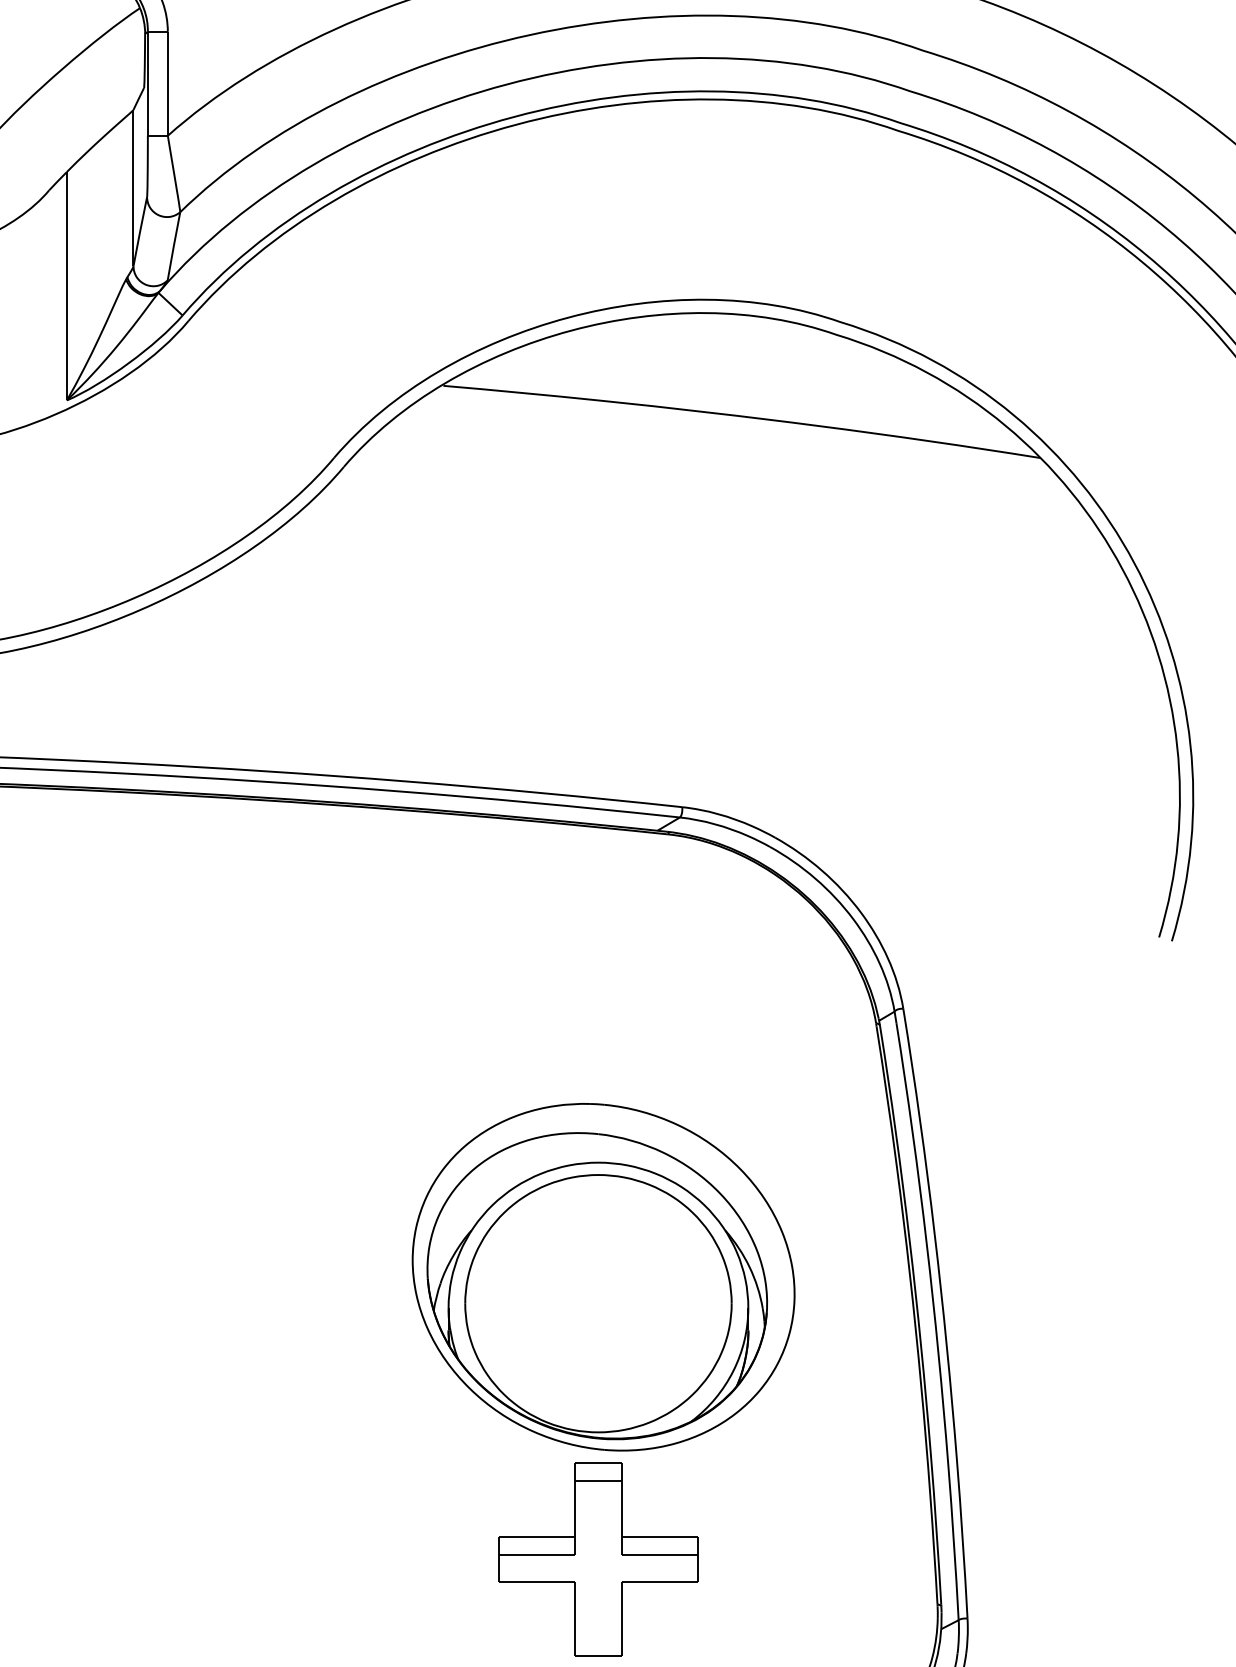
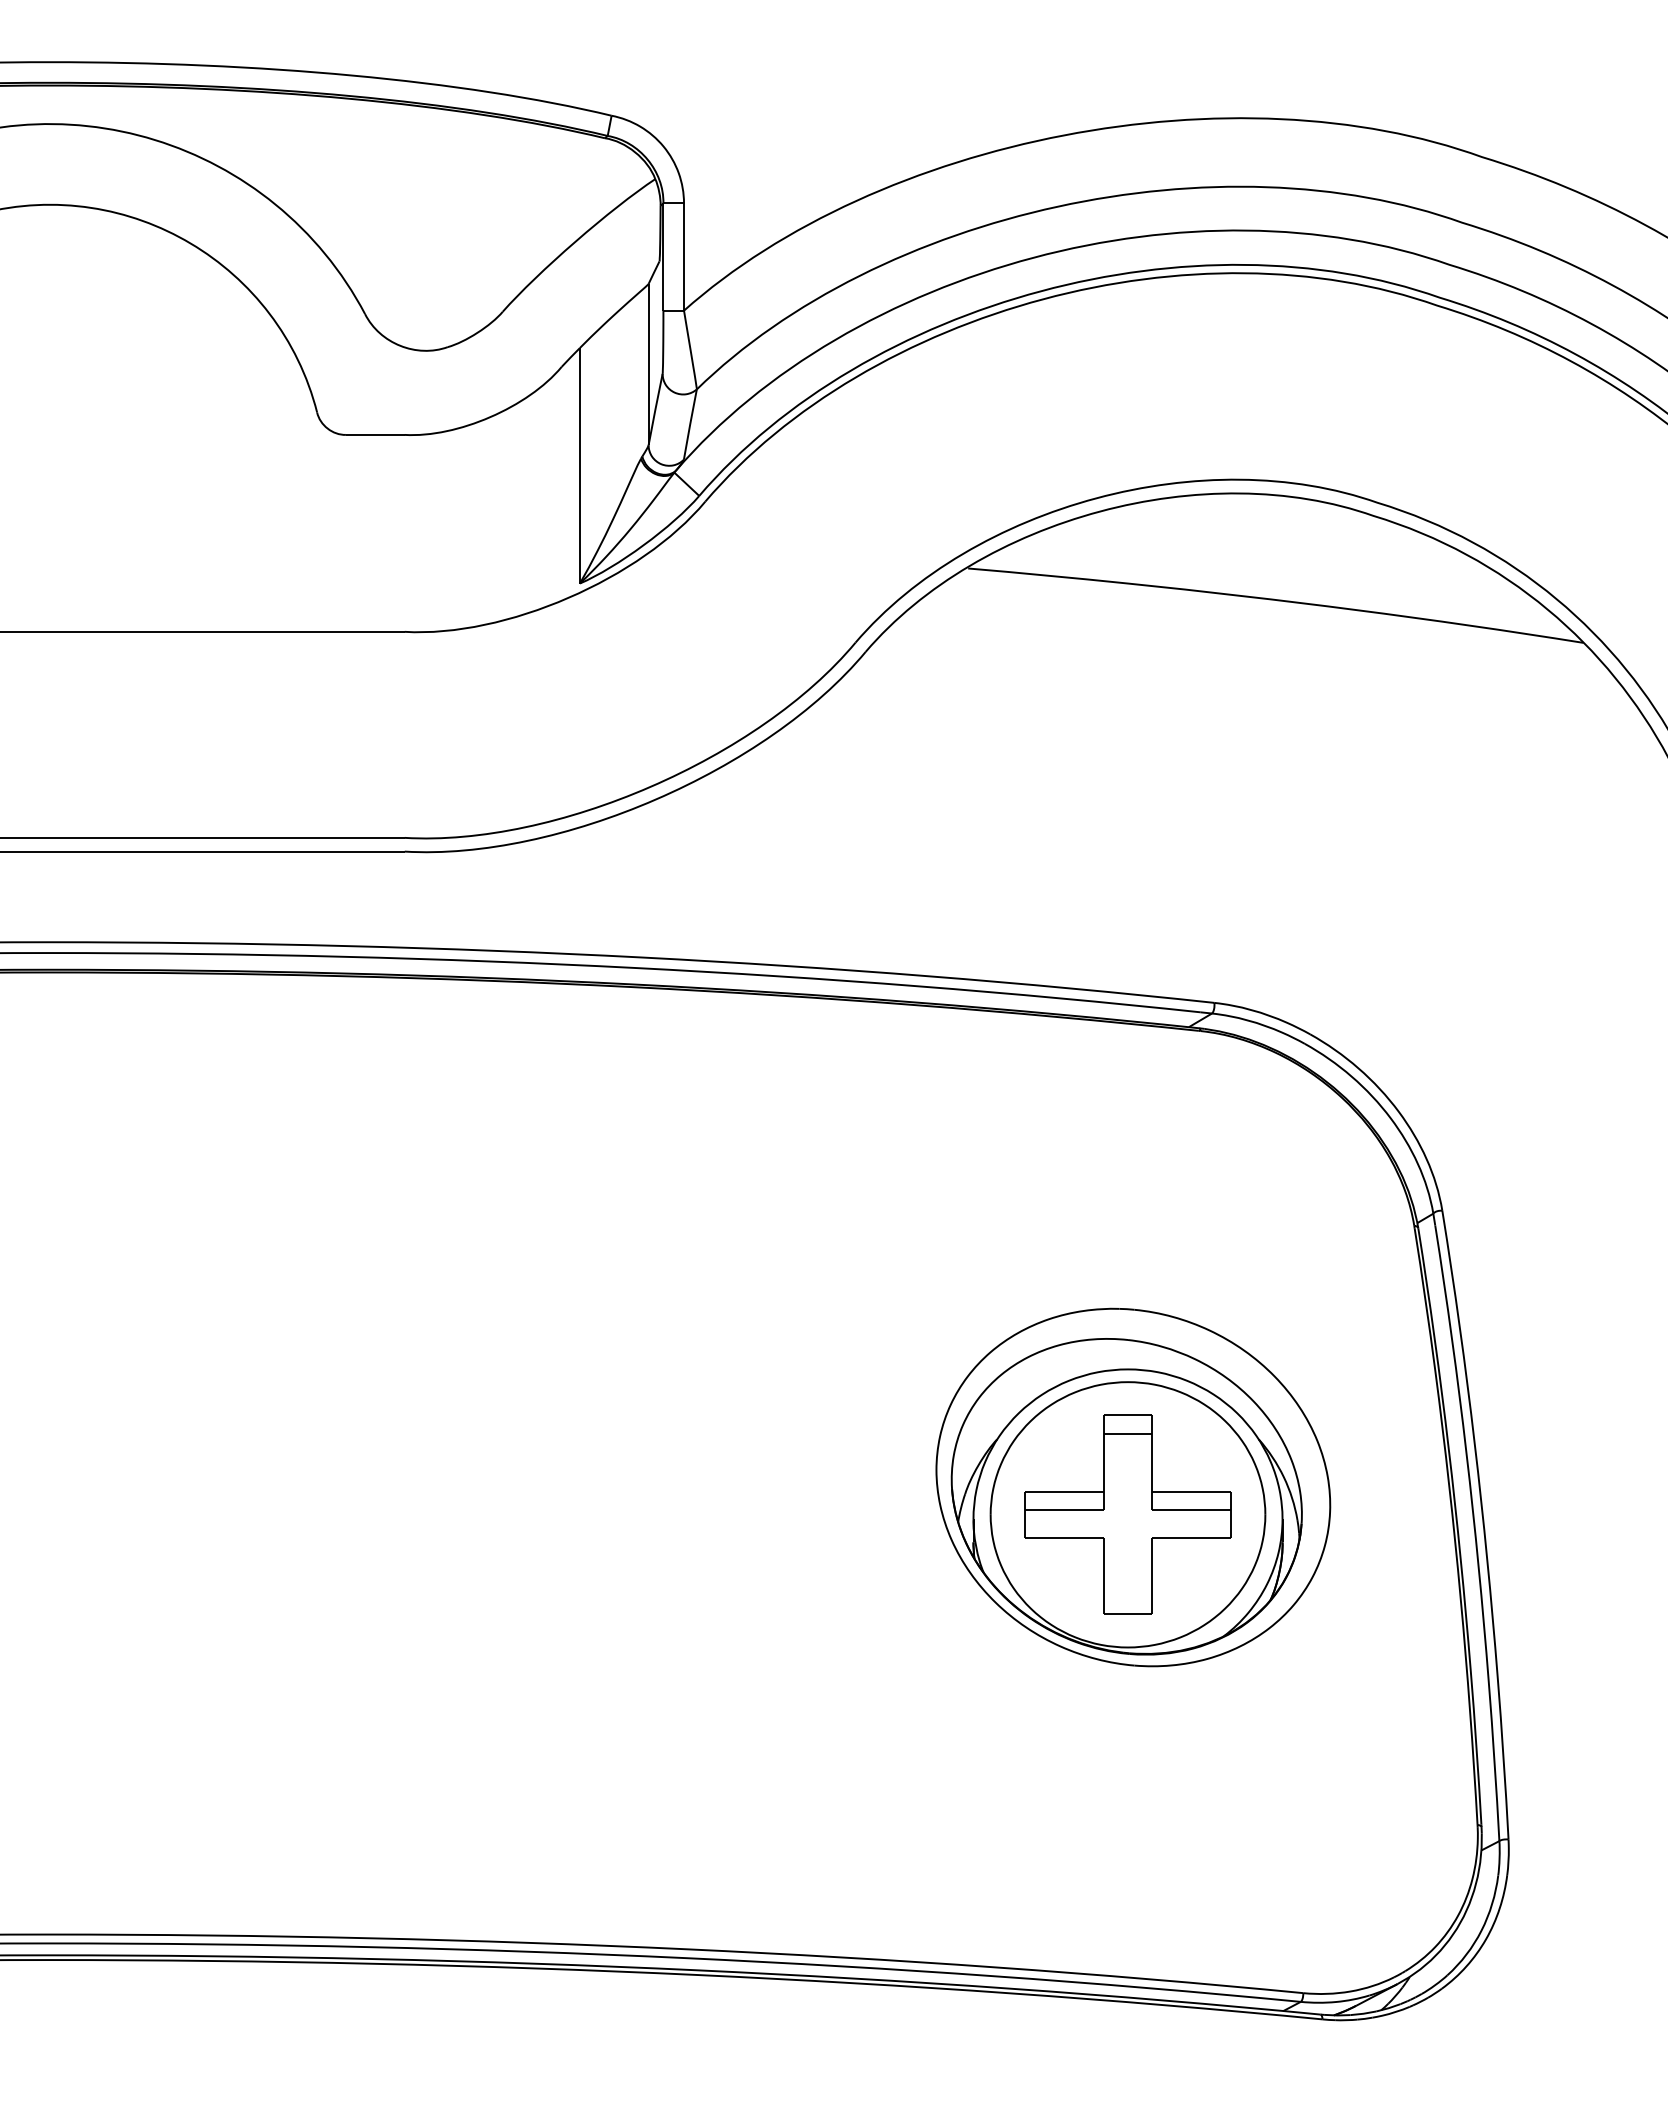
part: (597, 1559) -> (1127, 1514), moved

